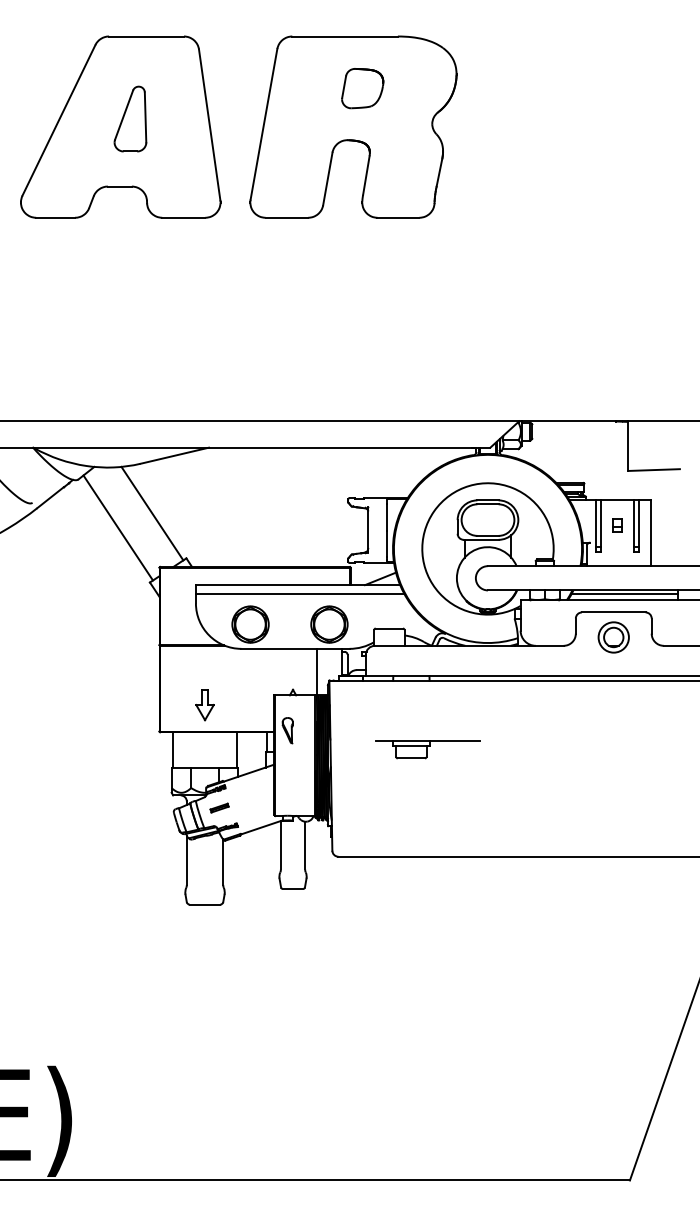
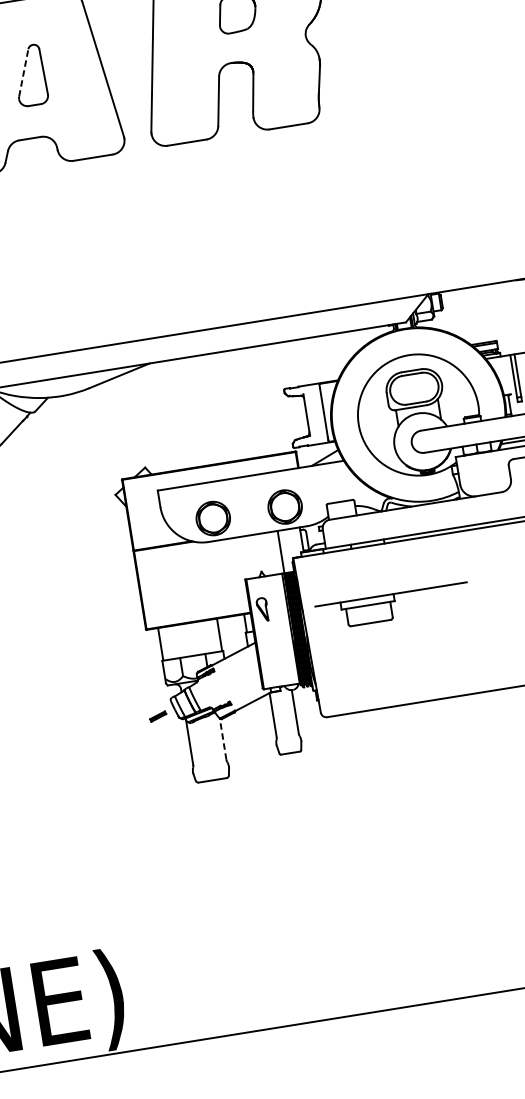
line: (124, 114) -> (24, 72), solid -> dashed
line: (152, 513) -> (107, 431), removed
line: (118, 527) -> (78, 449), removed
line: (299, 594) -> (253, 484), removed
part: (204, 705) -> (183, 599), removed
part: (427, 749) -> (392, 606), size x1.6
part: (219, 807) -> (157, 716), moved
line: (223, 862) -> (223, 739), solid -> dashed

